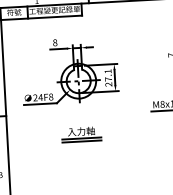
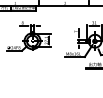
part: (81, 133) -> (32, 65), removed

